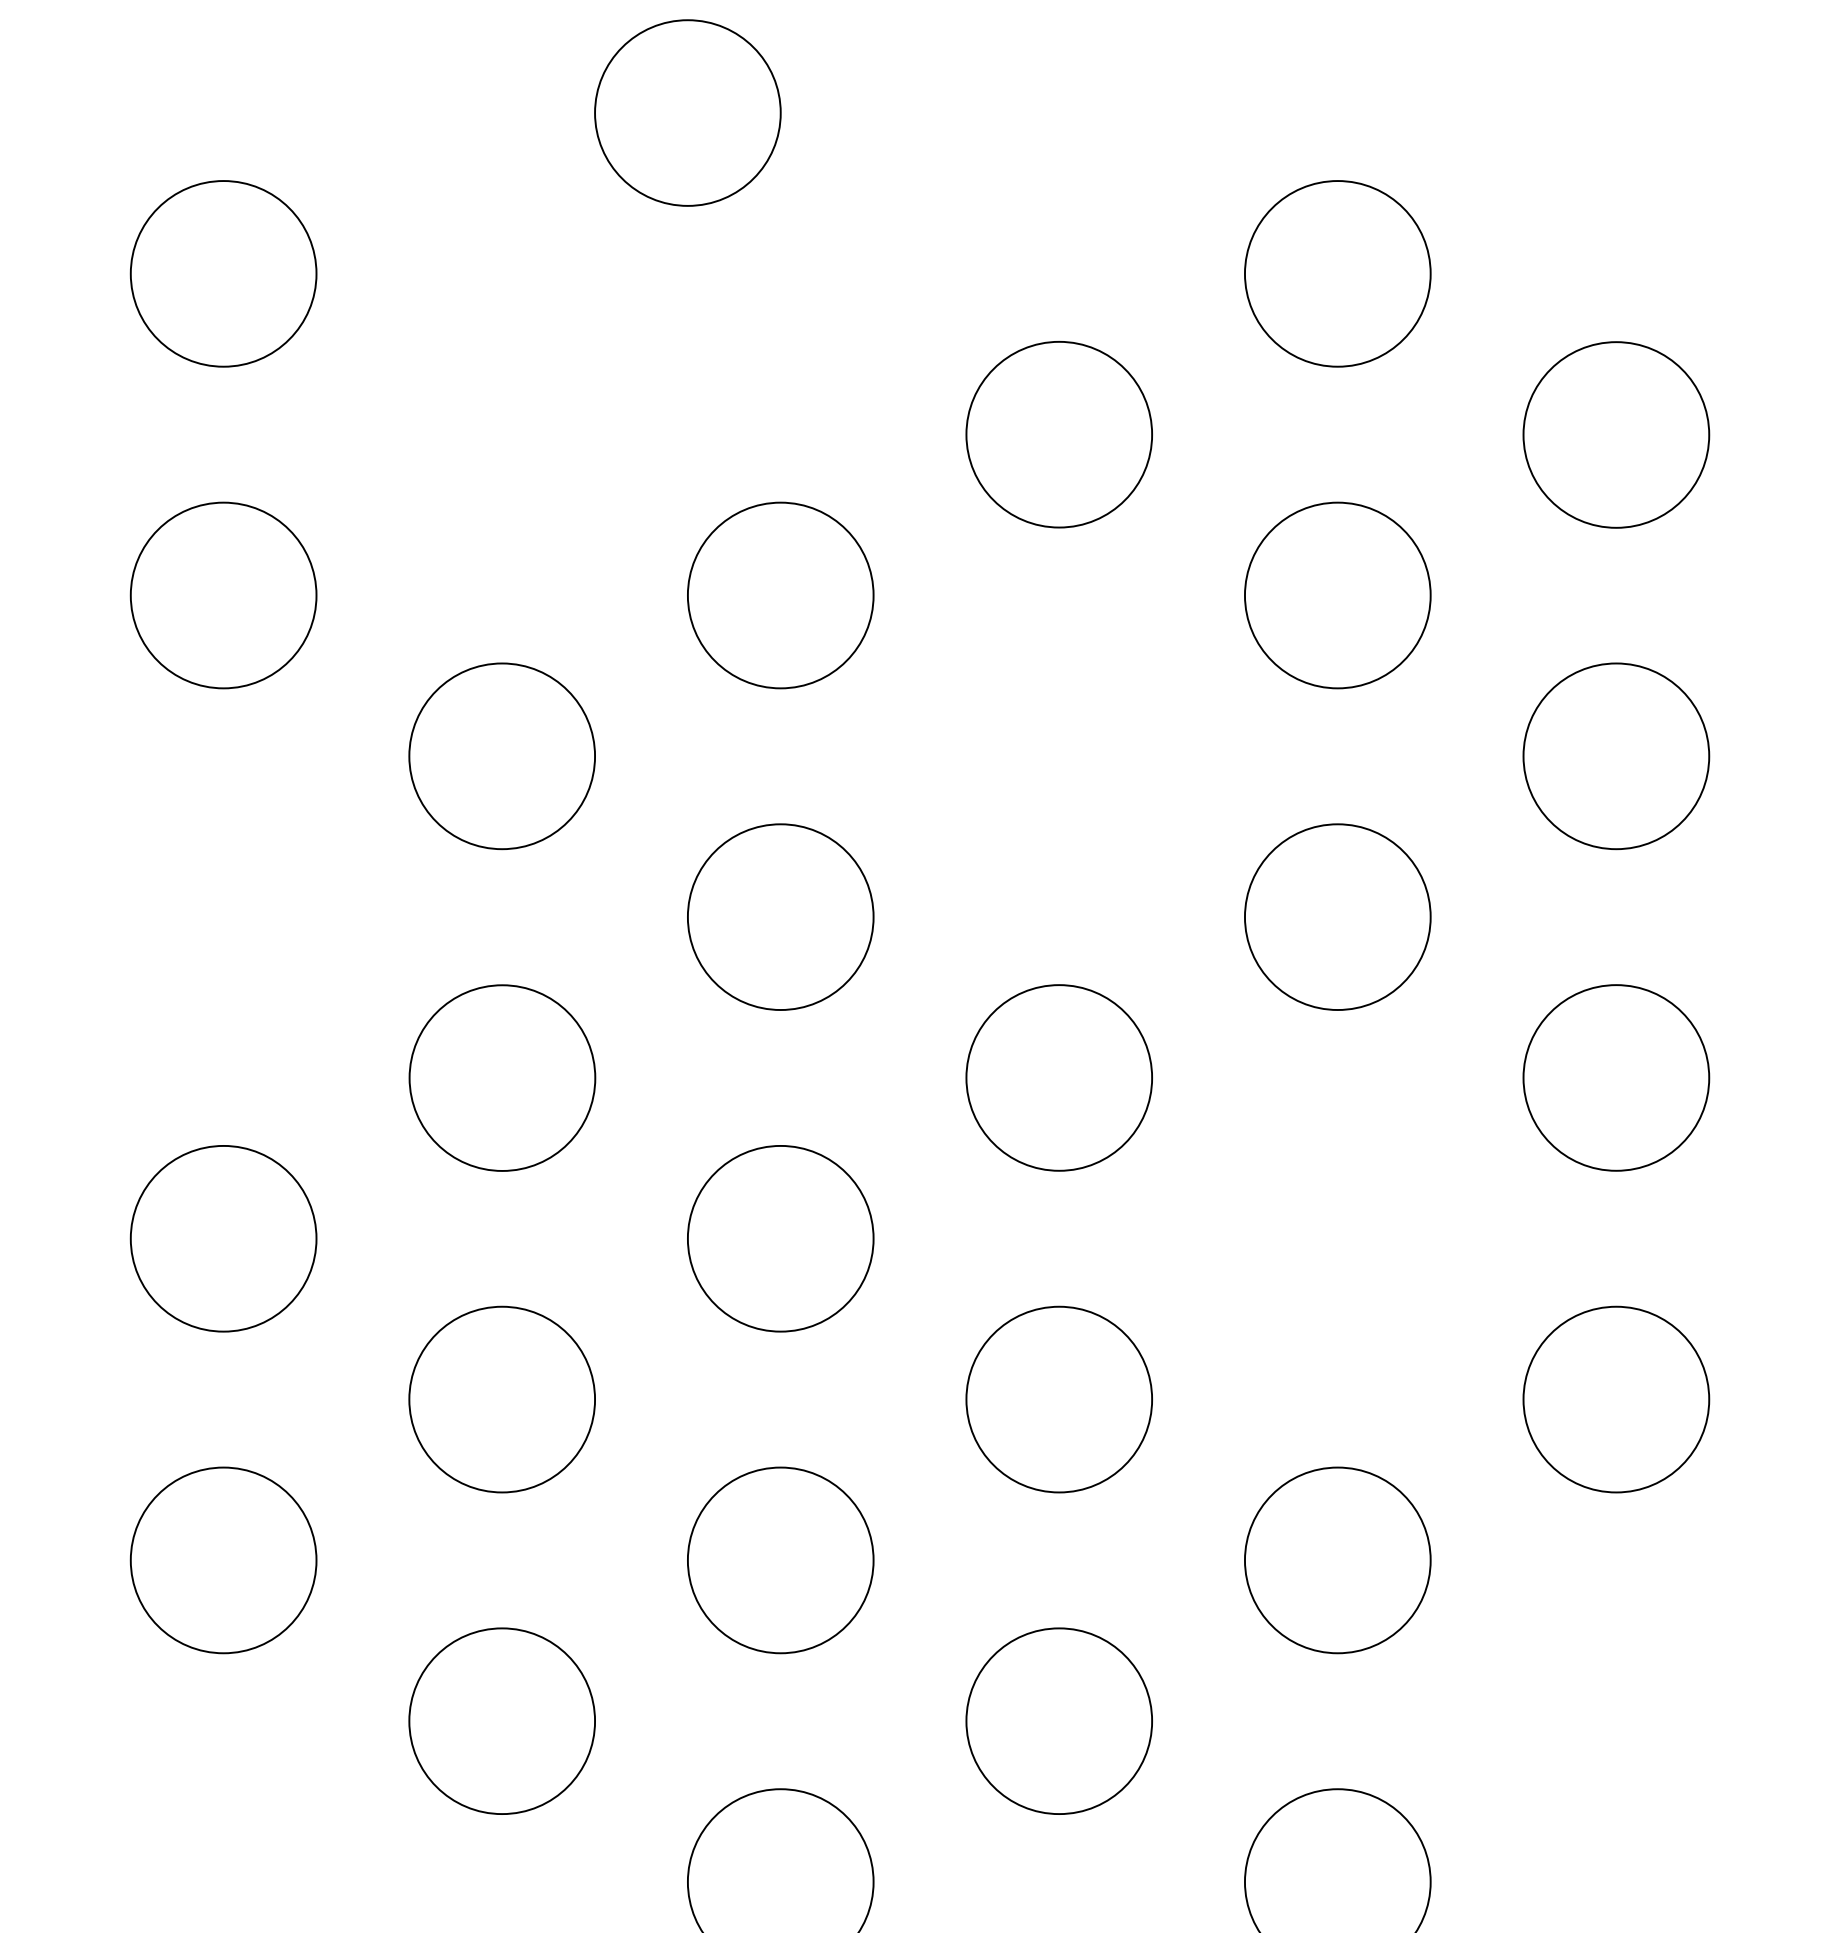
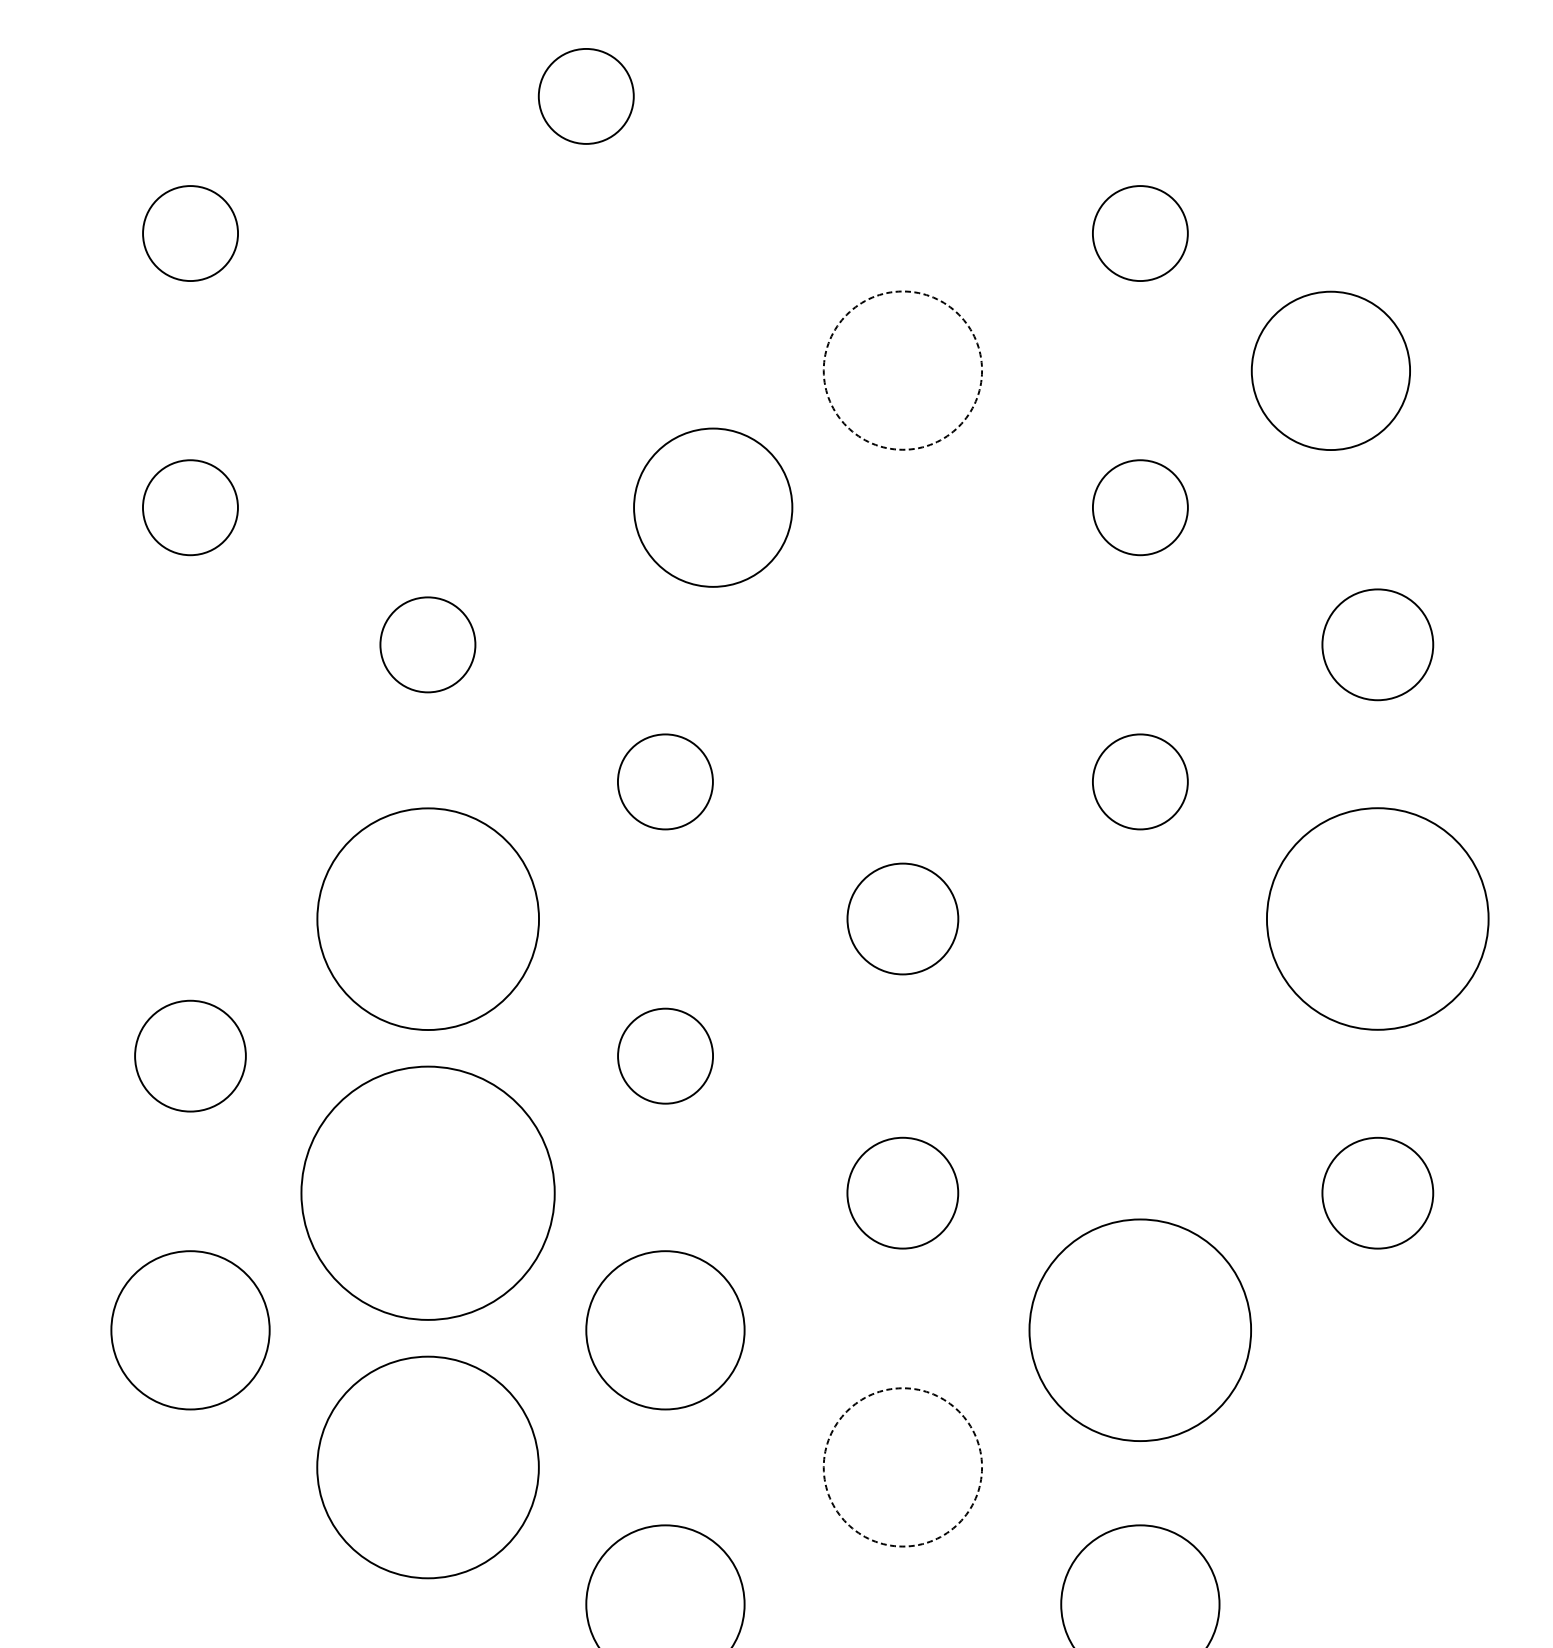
circle: (687, 112) -> (585, 95), size x0.6
circle: (223, 273) -> (190, 233), size x0.6
circle: (1337, 273) -> (1140, 233), size x0.6
circle: (1059, 434) -> (903, 370), solid -> dashed
circle: (1616, 434) -> (1331, 370), moved
circle: (223, 595) -> (190, 507), size x0.6
circle: (780, 595) -> (712, 507), moved
circle: (1337, 595) -> (1140, 507), size x0.6
circle: (501, 756) -> (427, 644), size x0.6
circle: (1616, 756) -> (1377, 644), size x0.7
circle: (780, 917) -> (665, 782), size x0.6
circle: (1337, 917) -> (1140, 782), size x0.6
circle: (502, 1077) -> (428, 918), size x1.4
circle: (1059, 1077) -> (903, 918), size x0.7
circle: (1616, 1077) -> (1377, 918), size x1.4
circle: (223, 1238) -> (190, 1055), size x0.7
circle: (780, 1238) -> (665, 1055), size x0.6
circle: (501, 1399) -> (427, 1193), size x1.6
circle: (1058, 1399) -> (902, 1193), size x0.7
circle: (1616, 1399) -> (1377, 1193), size x0.7
circle: (1337, 1560) -> (1140, 1330), size x1.4
circle: (501, 1720) -> (427, 1466), size x1.4
circle: (1059, 1721) -> (903, 1467), solid -> dashed

